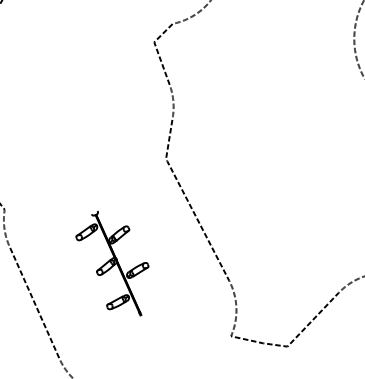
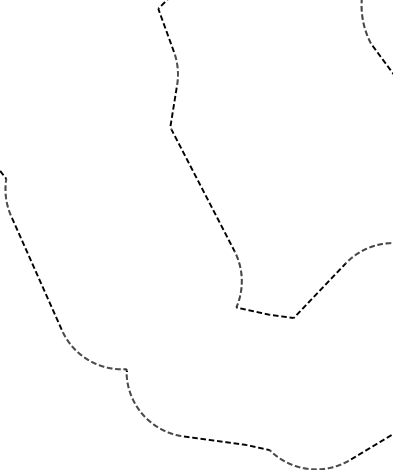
part: (112, 263) -> (115, 233), removed

